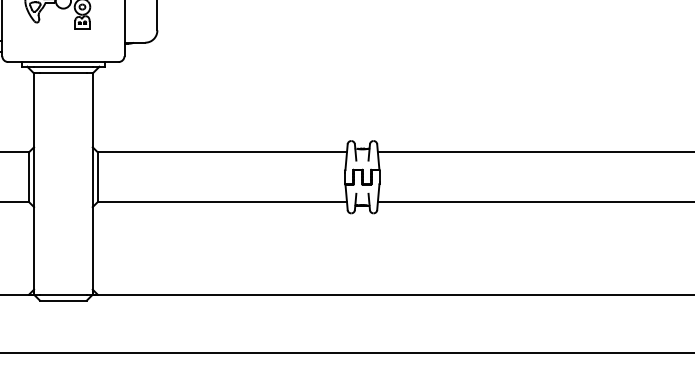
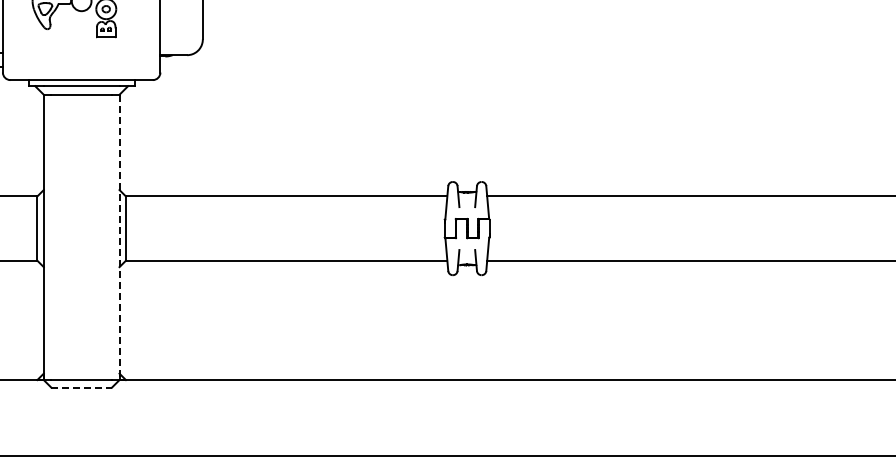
line: (92, 184) -> (119, 237), solid -> dashed
line: (64, 300) -> (82, 387), solid -> dashed

